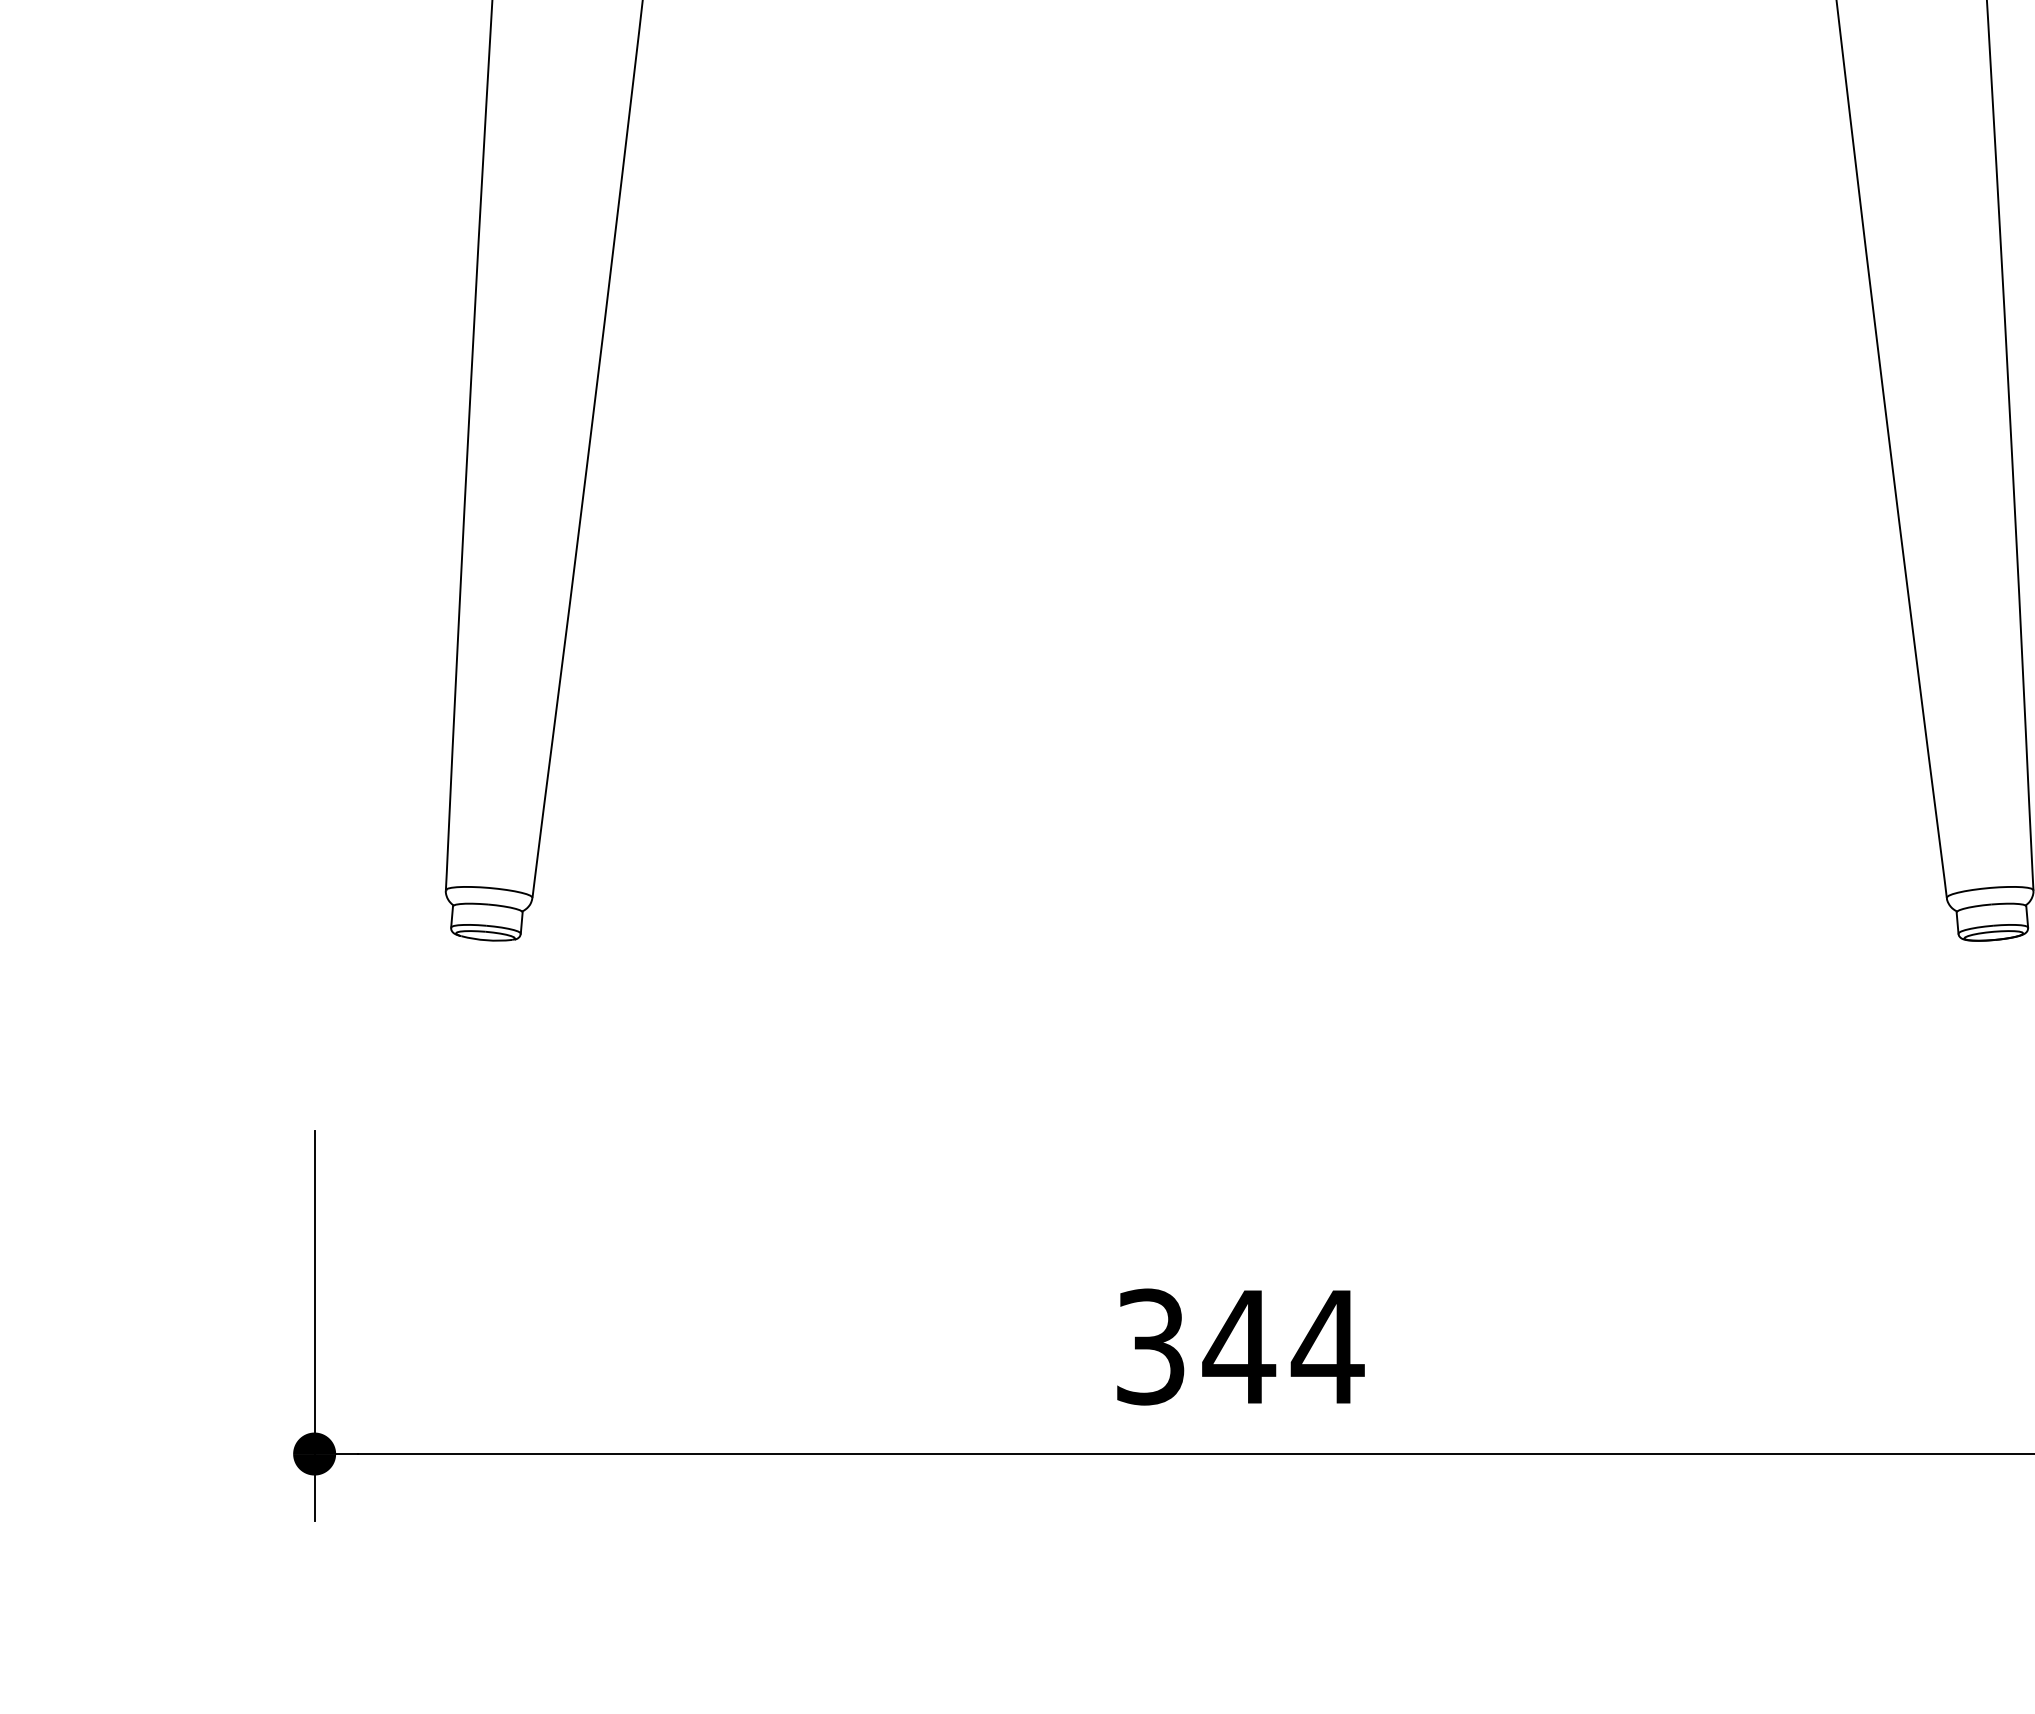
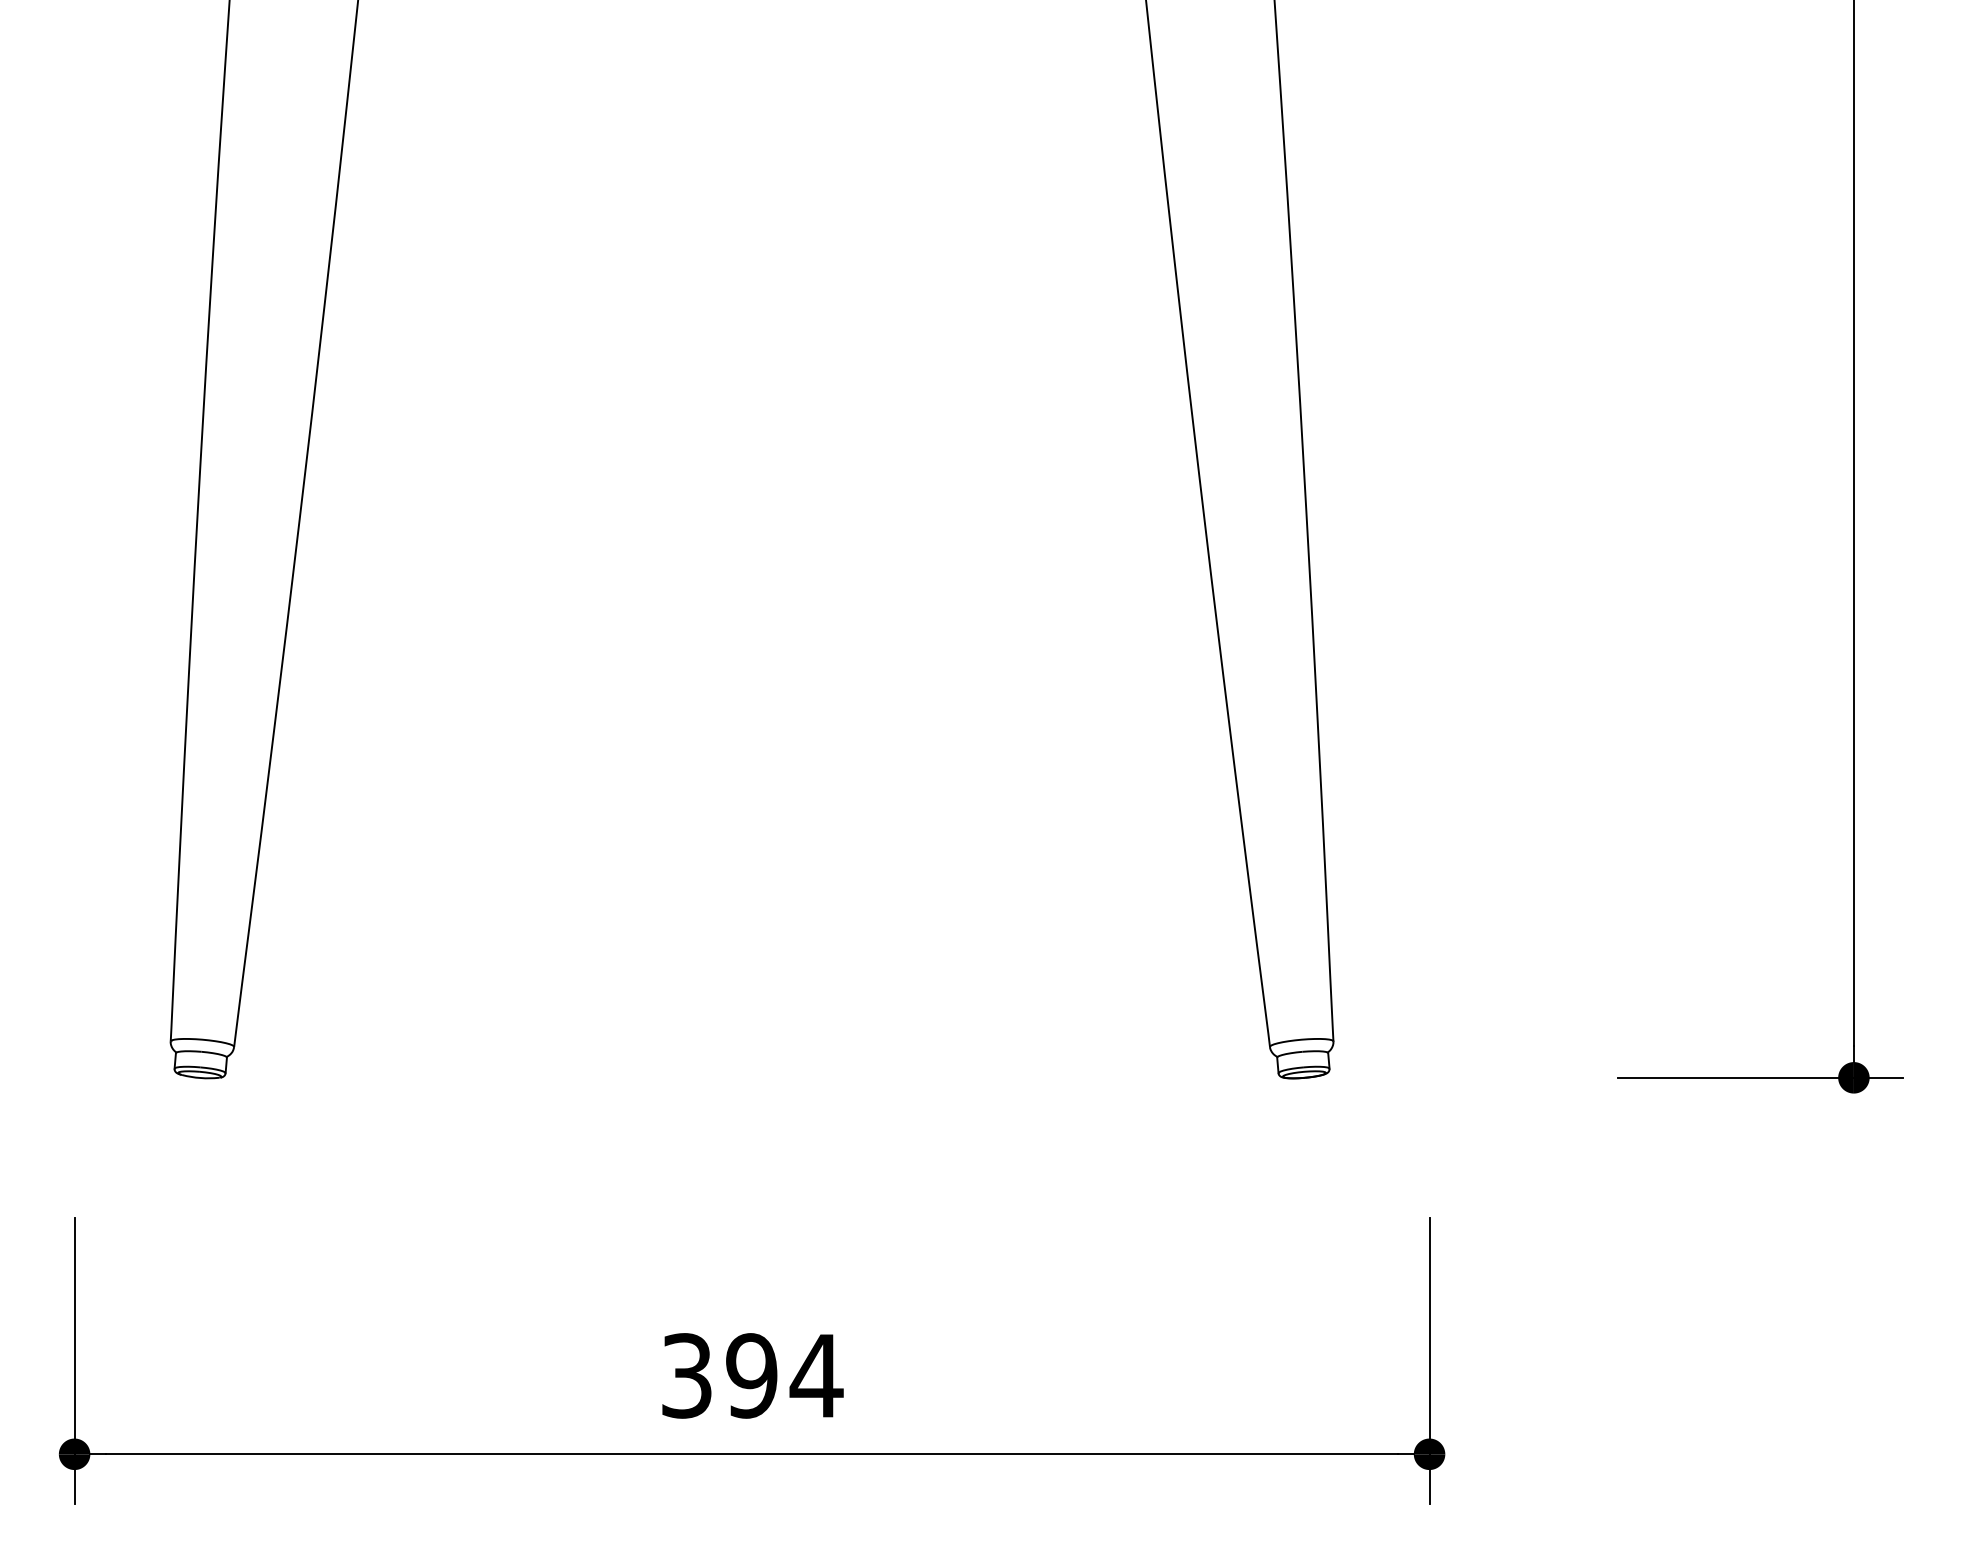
text: (1238, 1346) -> (751, 1375), 344 -> 394

